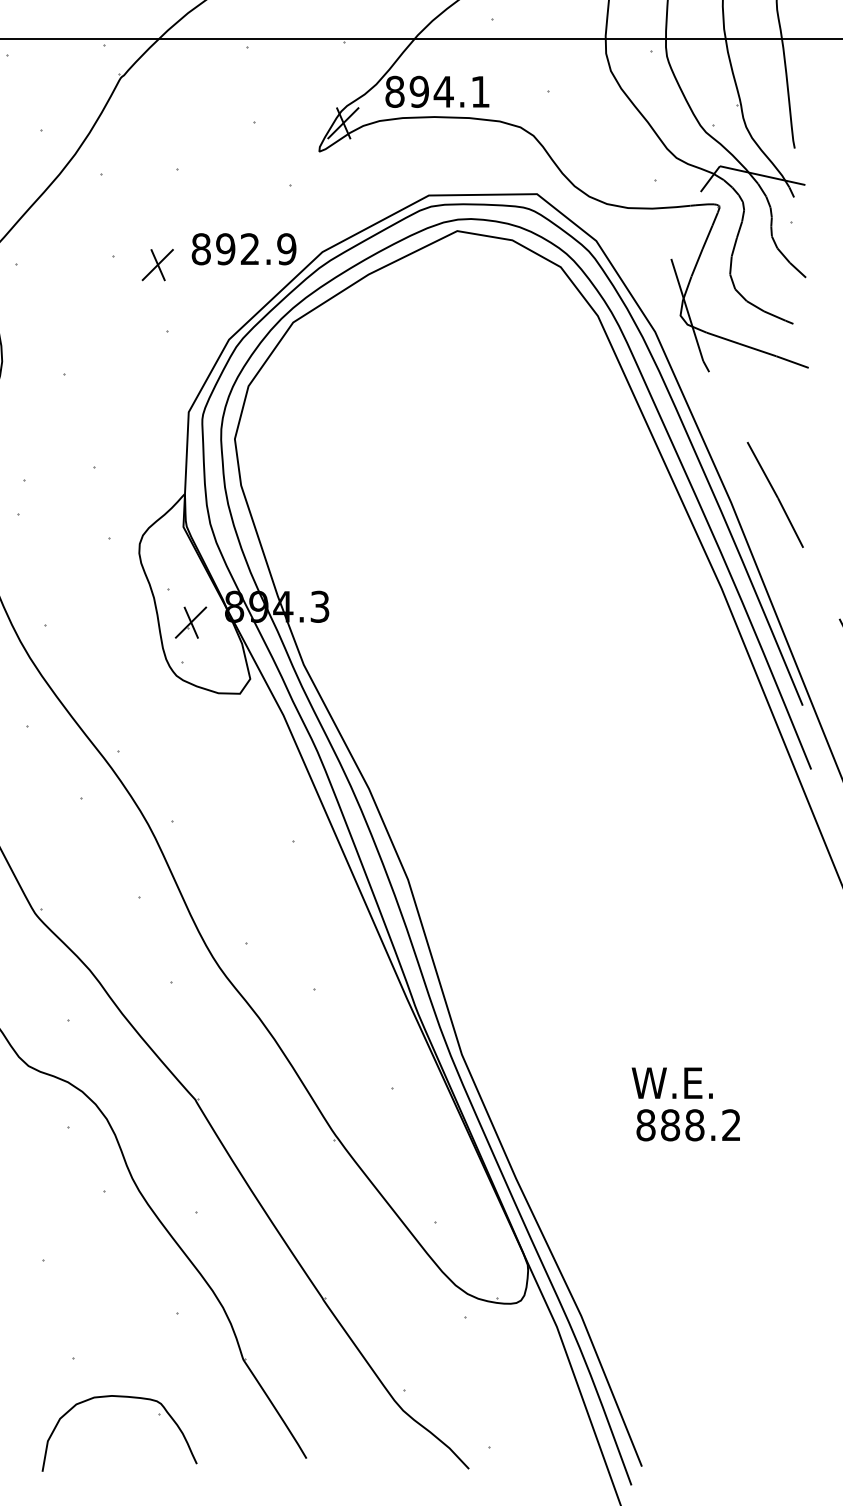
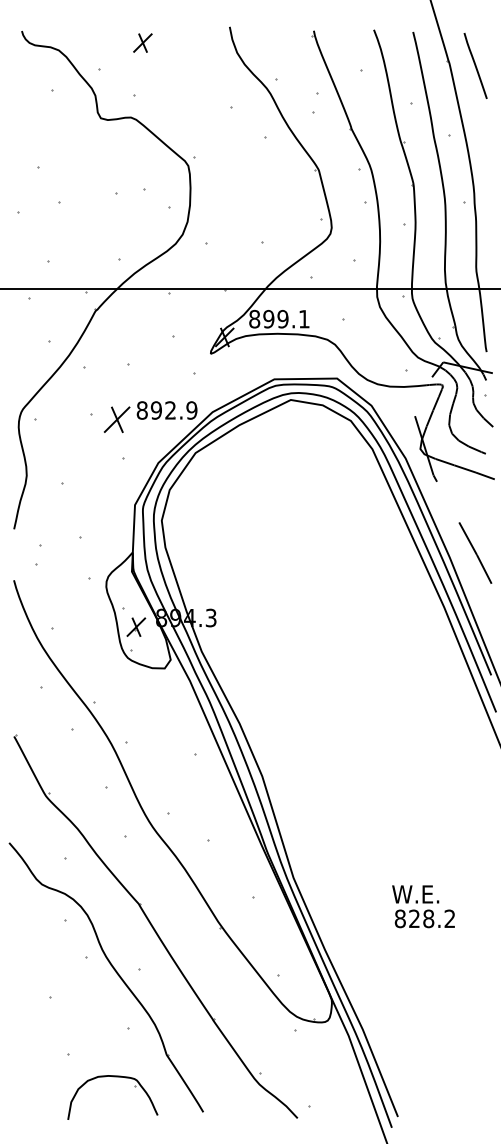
text: (442, 90) -> (282, 318), 894.1 -> 899.1
part: (156, 264) -> (116, 419), size x1.4
text: (670, 1124) -> (414, 918), 888.2 -> 828.2
part: (120, 1398) -> (113, 1077), moved

